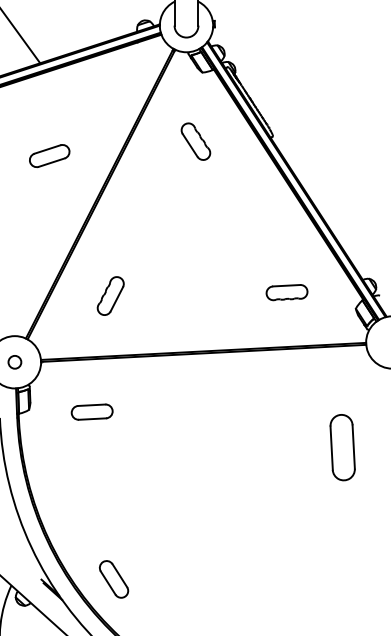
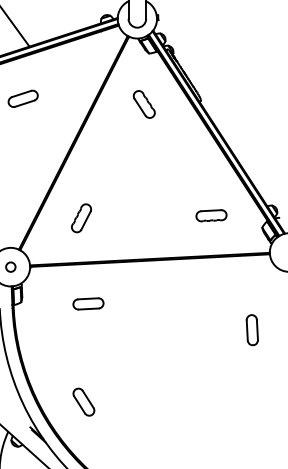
part: (49, 156) -> (23, 99), moved
part: (91, 411) -> (87, 303), moved
part: (341, 447) -> (251, 329), size x0.62
part: (114, 579) -> (84, 402), moved

